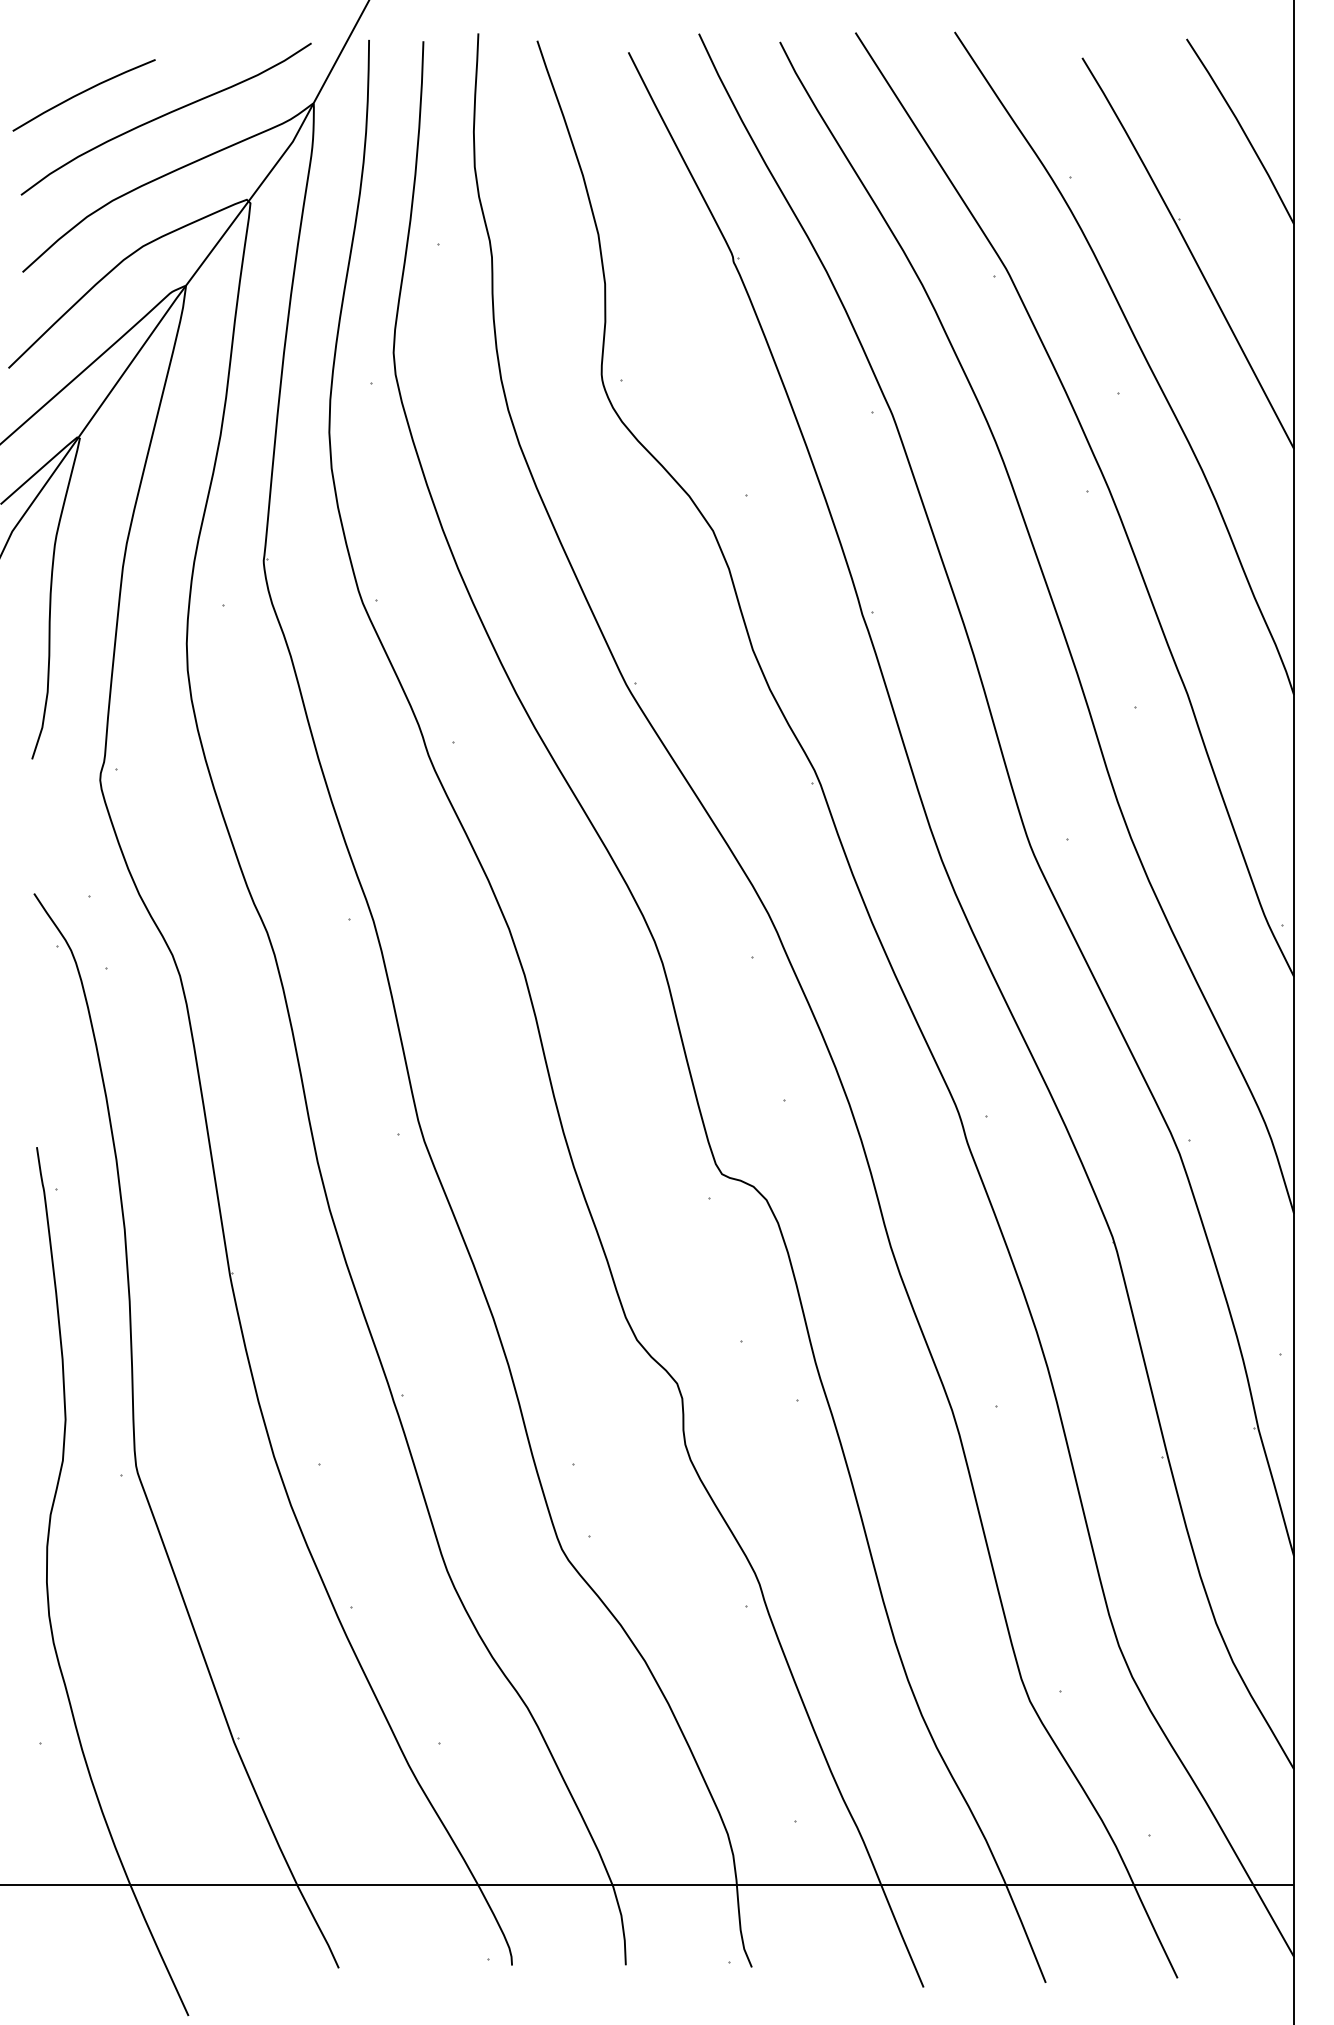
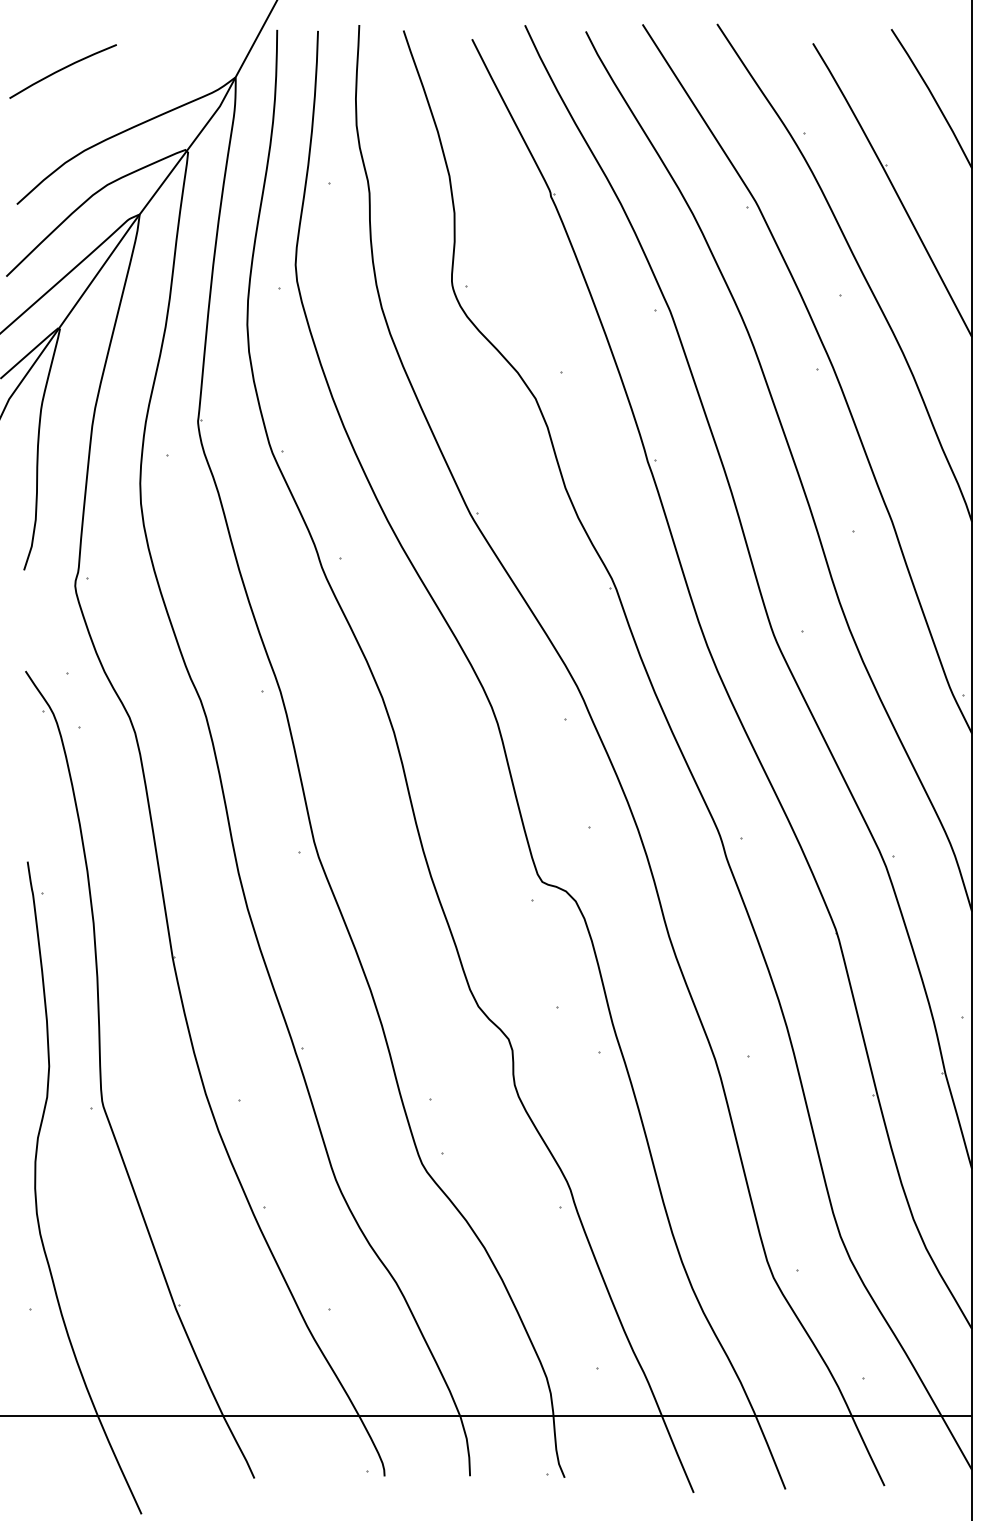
curve: (164, 116) -> (123, 87), removed

